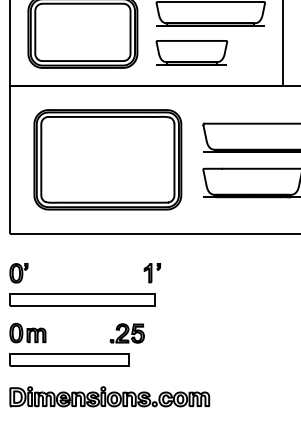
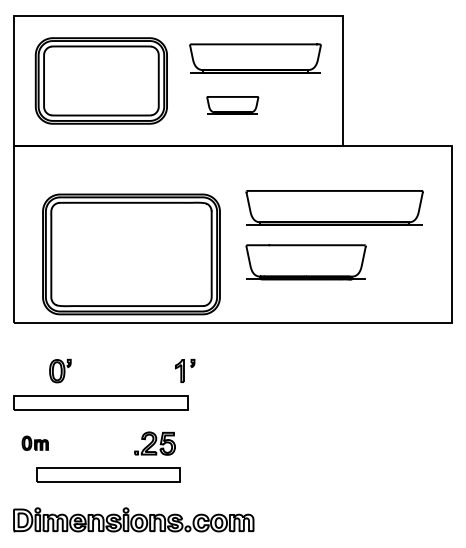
part: (191, 52) -> (232, 105), size x0.6
part: (107, 159) -> (131, 254), moved
part: (19, 272) -> (60, 370), moved
part: (28, 333) -> (35, 443), size x0.6
part: (69, 359) -> (108, 474), moved

